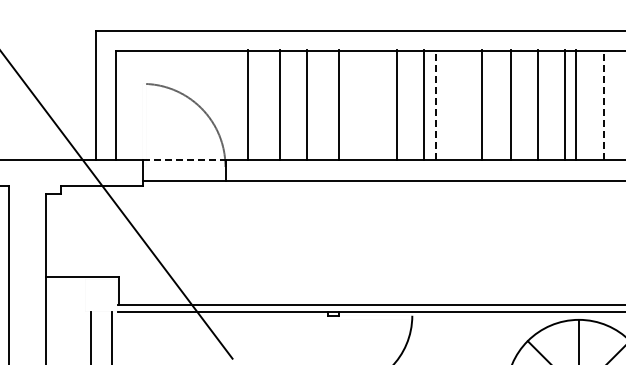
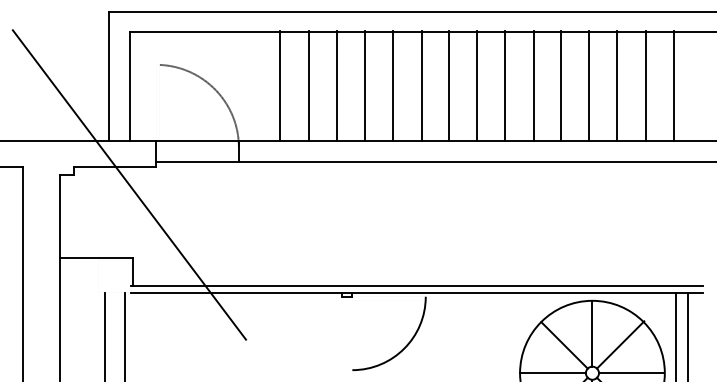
line: (436, 104) -> (449, 85), dashed -> solid
line: (604, 104) -> (617, 85), dashed -> solid
line: (248, 105) -> (280, 86), moved
line: (280, 105) -> (309, 86), moved
line: (307, 105) -> (337, 86), moved
line: (339, 105) -> (364, 86), moved
line: (397, 105) -> (392, 86), moved
line: (424, 105) -> (421, 86), moved
line: (482, 105) -> (477, 86), moved
line: (511, 105) -> (504, 86), moved
line: (538, 105) -> (533, 86), moved
line: (565, 105) -> (561, 86), moved
line: (184, 160) -> (197, 141), dashed -> solid

